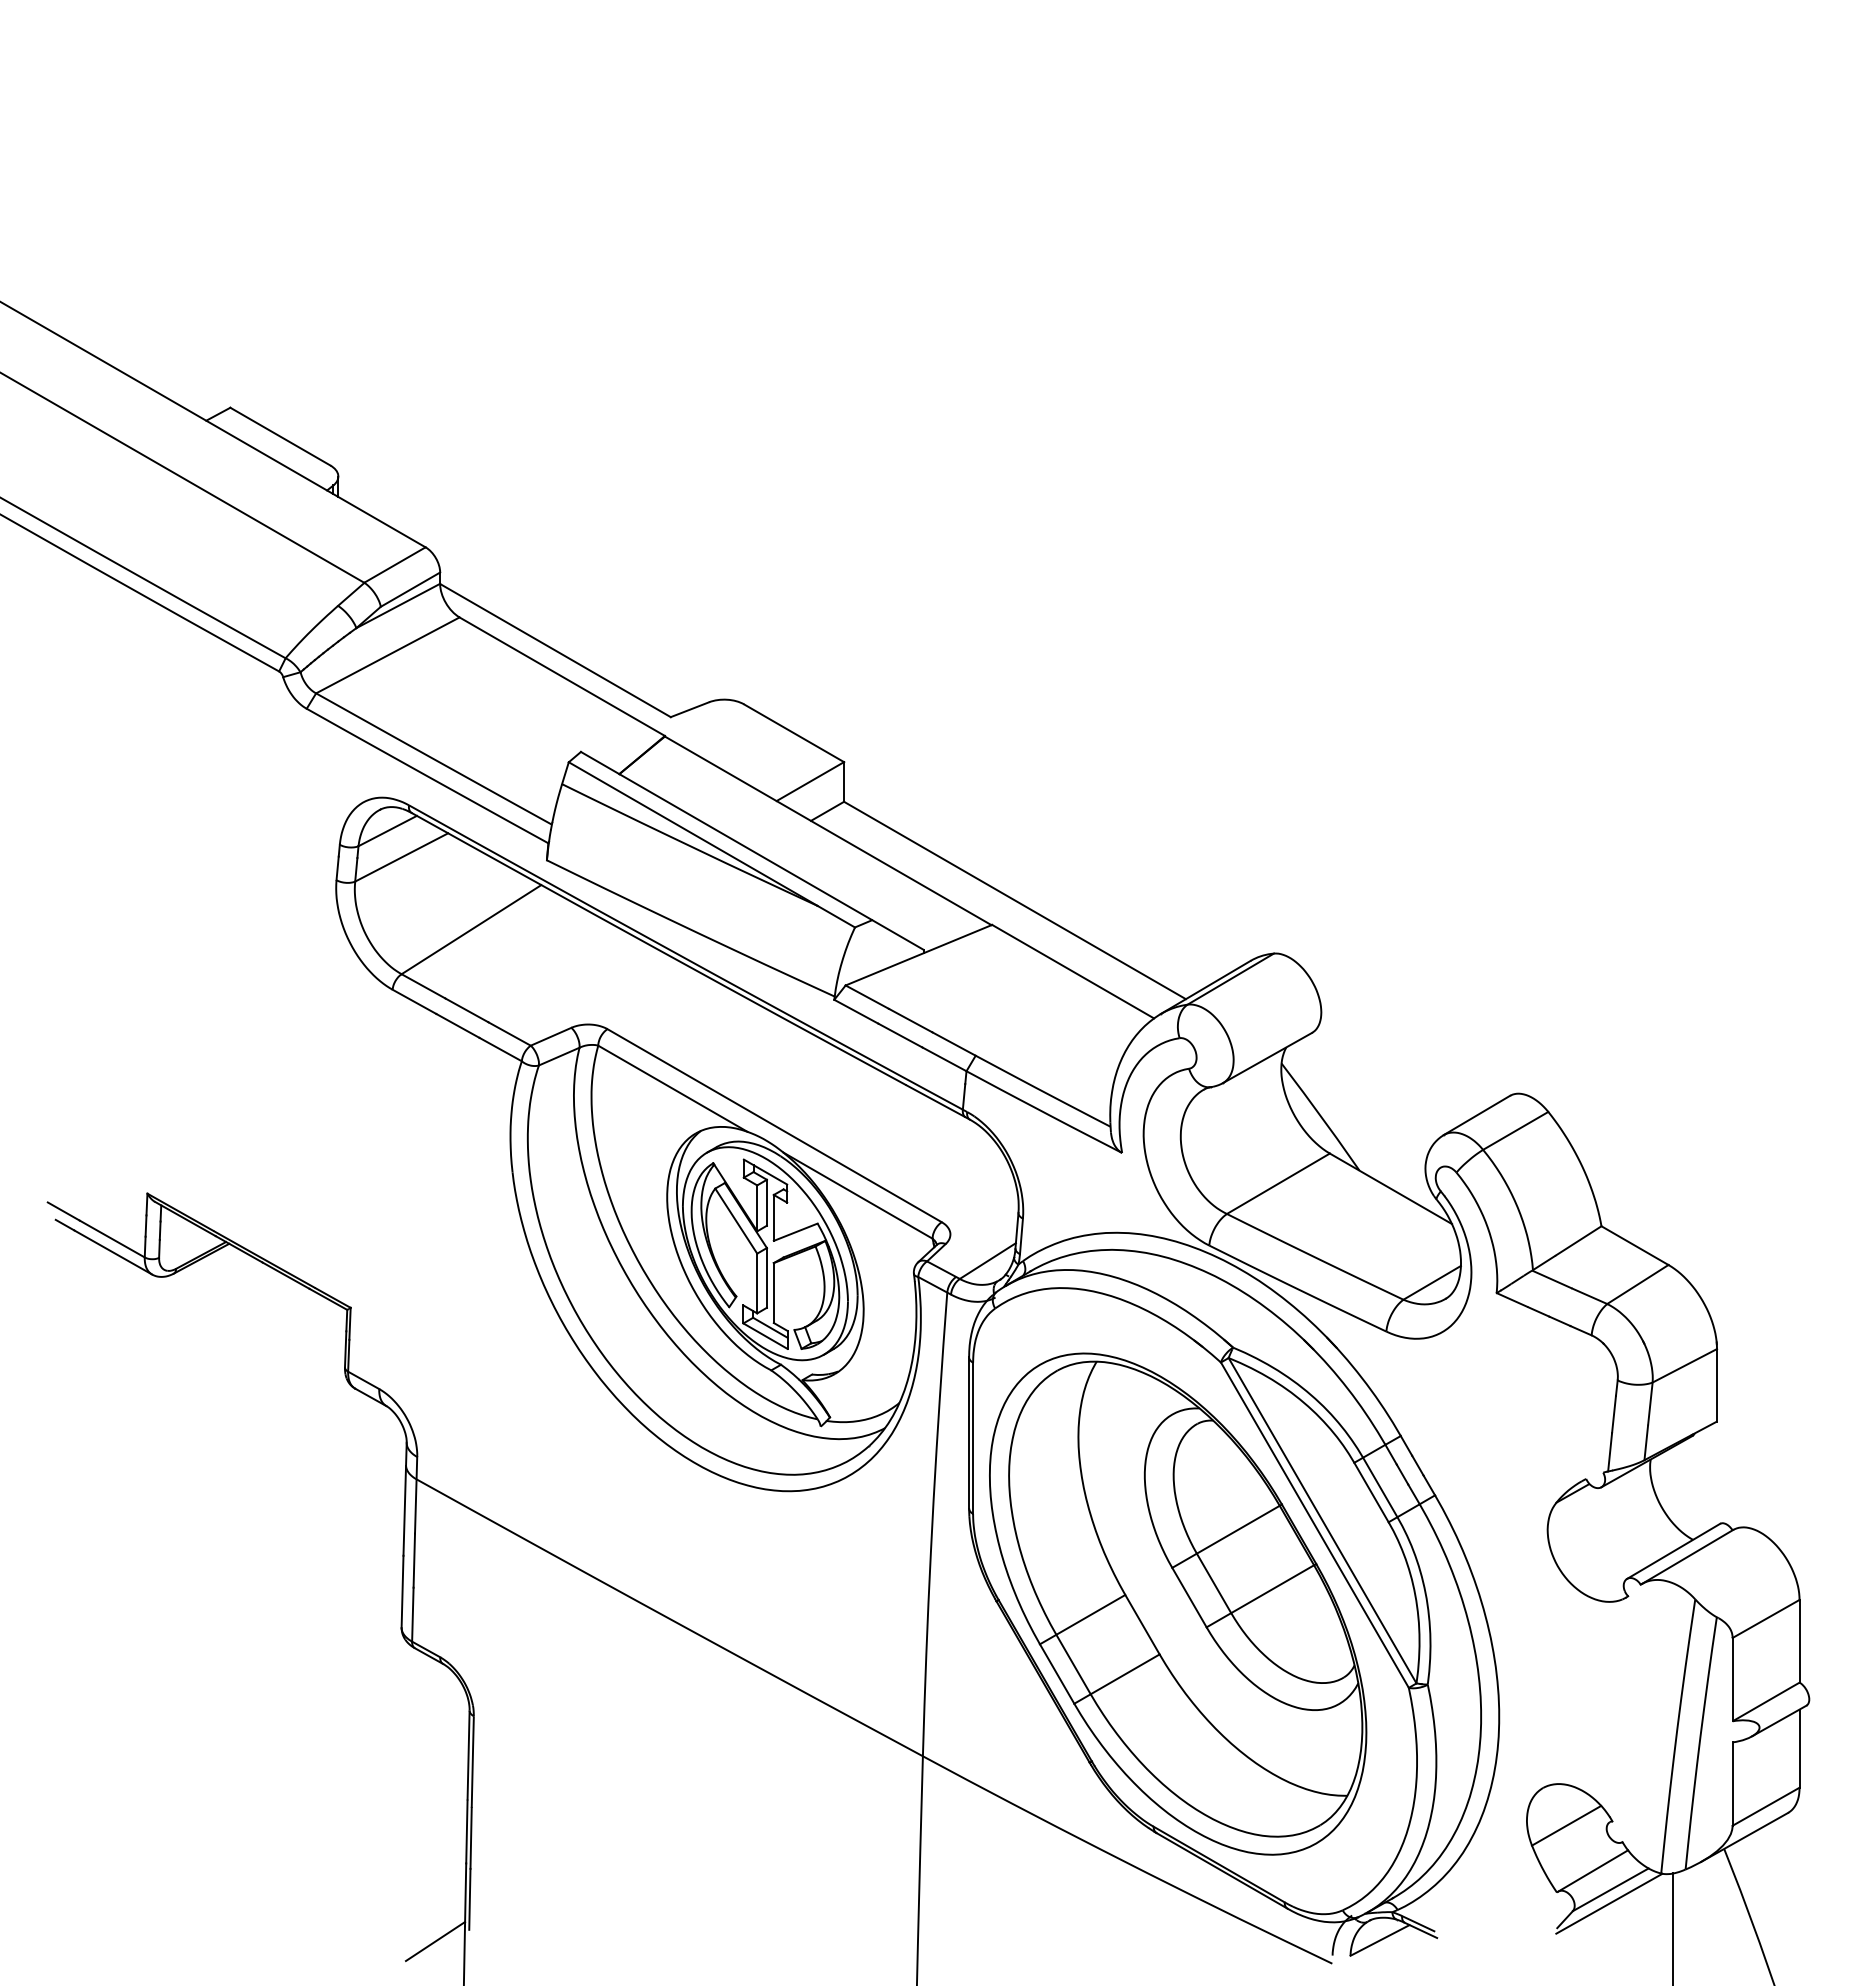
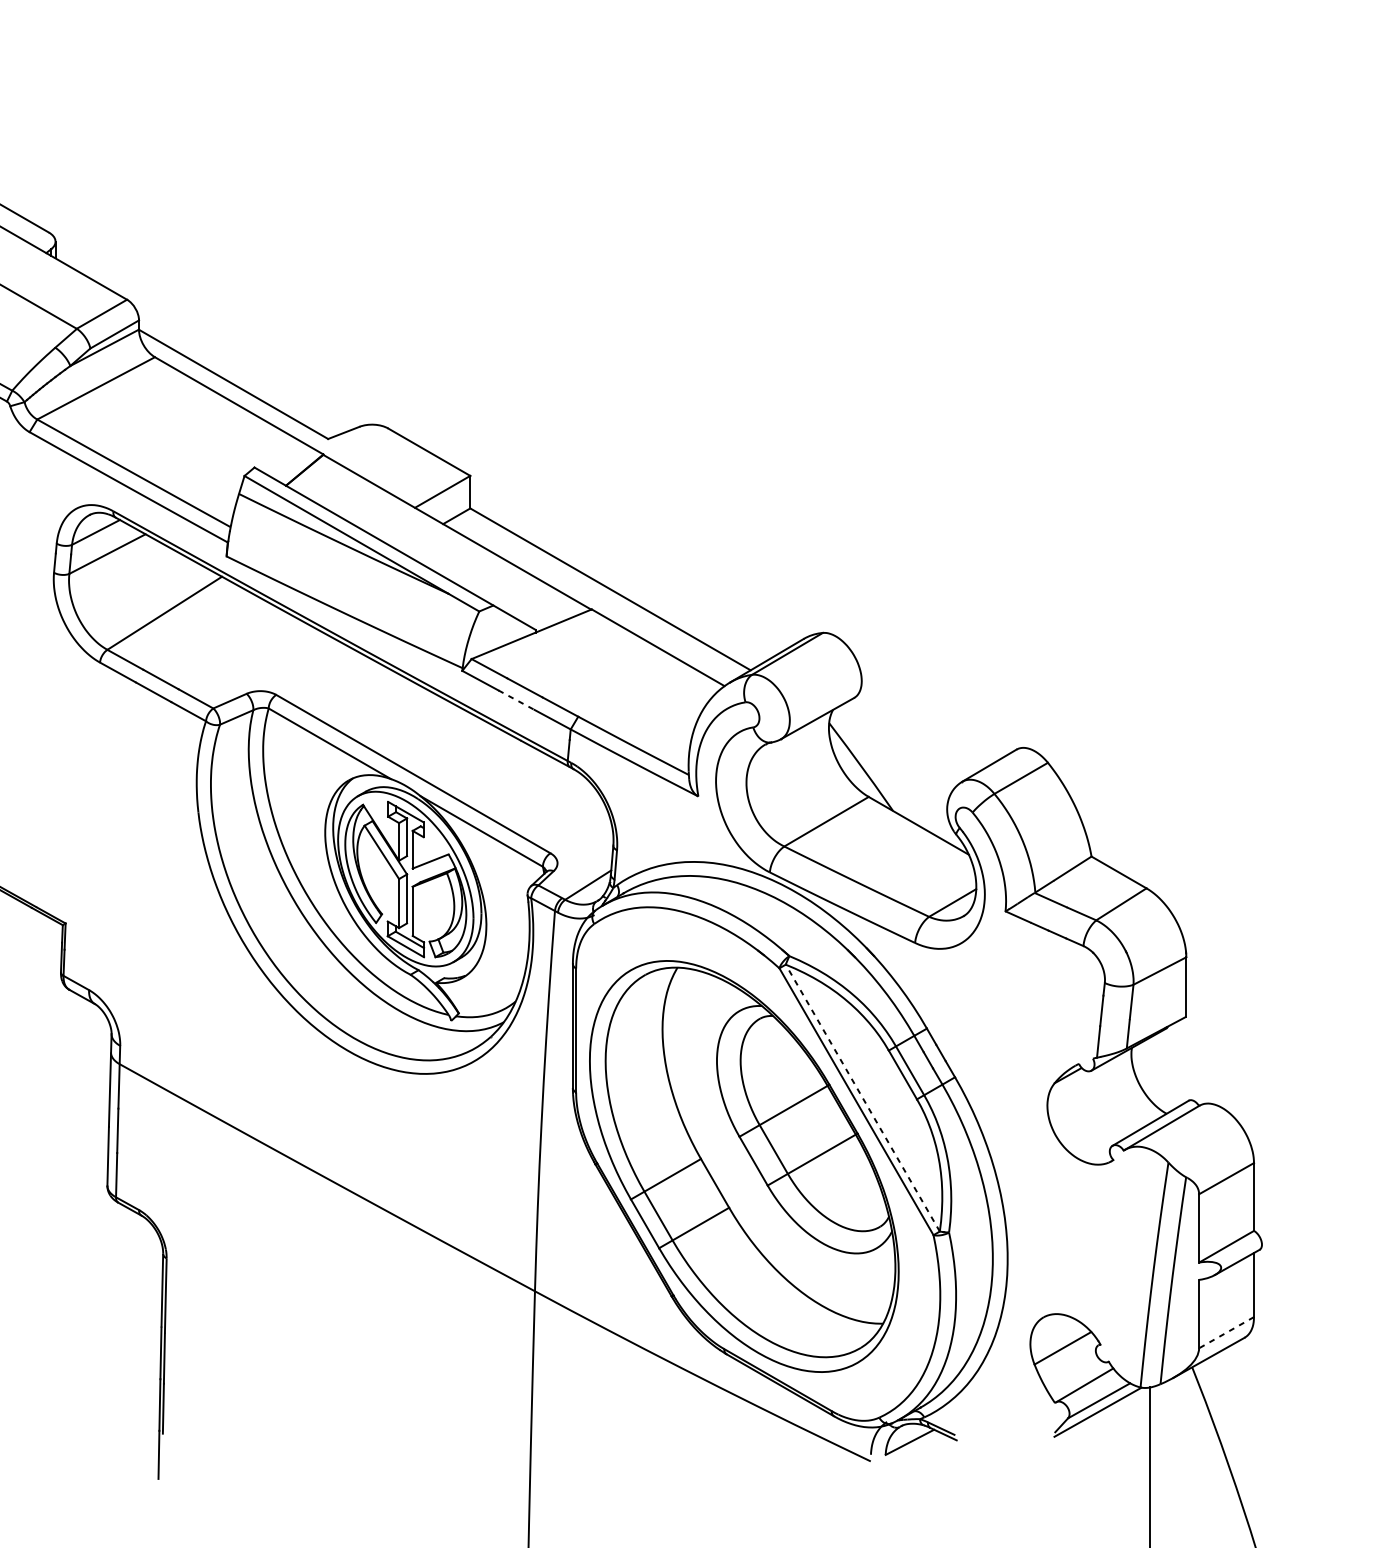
line: (900, 1035) -> (516, 700), solid -> dashed
line: (1322, 1520) -> (862, 1097), solid -> dashed
line: (1765, 1806) -> (1226, 1332), solid -> dashed
line: (435, 1941) -> (135, 1443), removed

